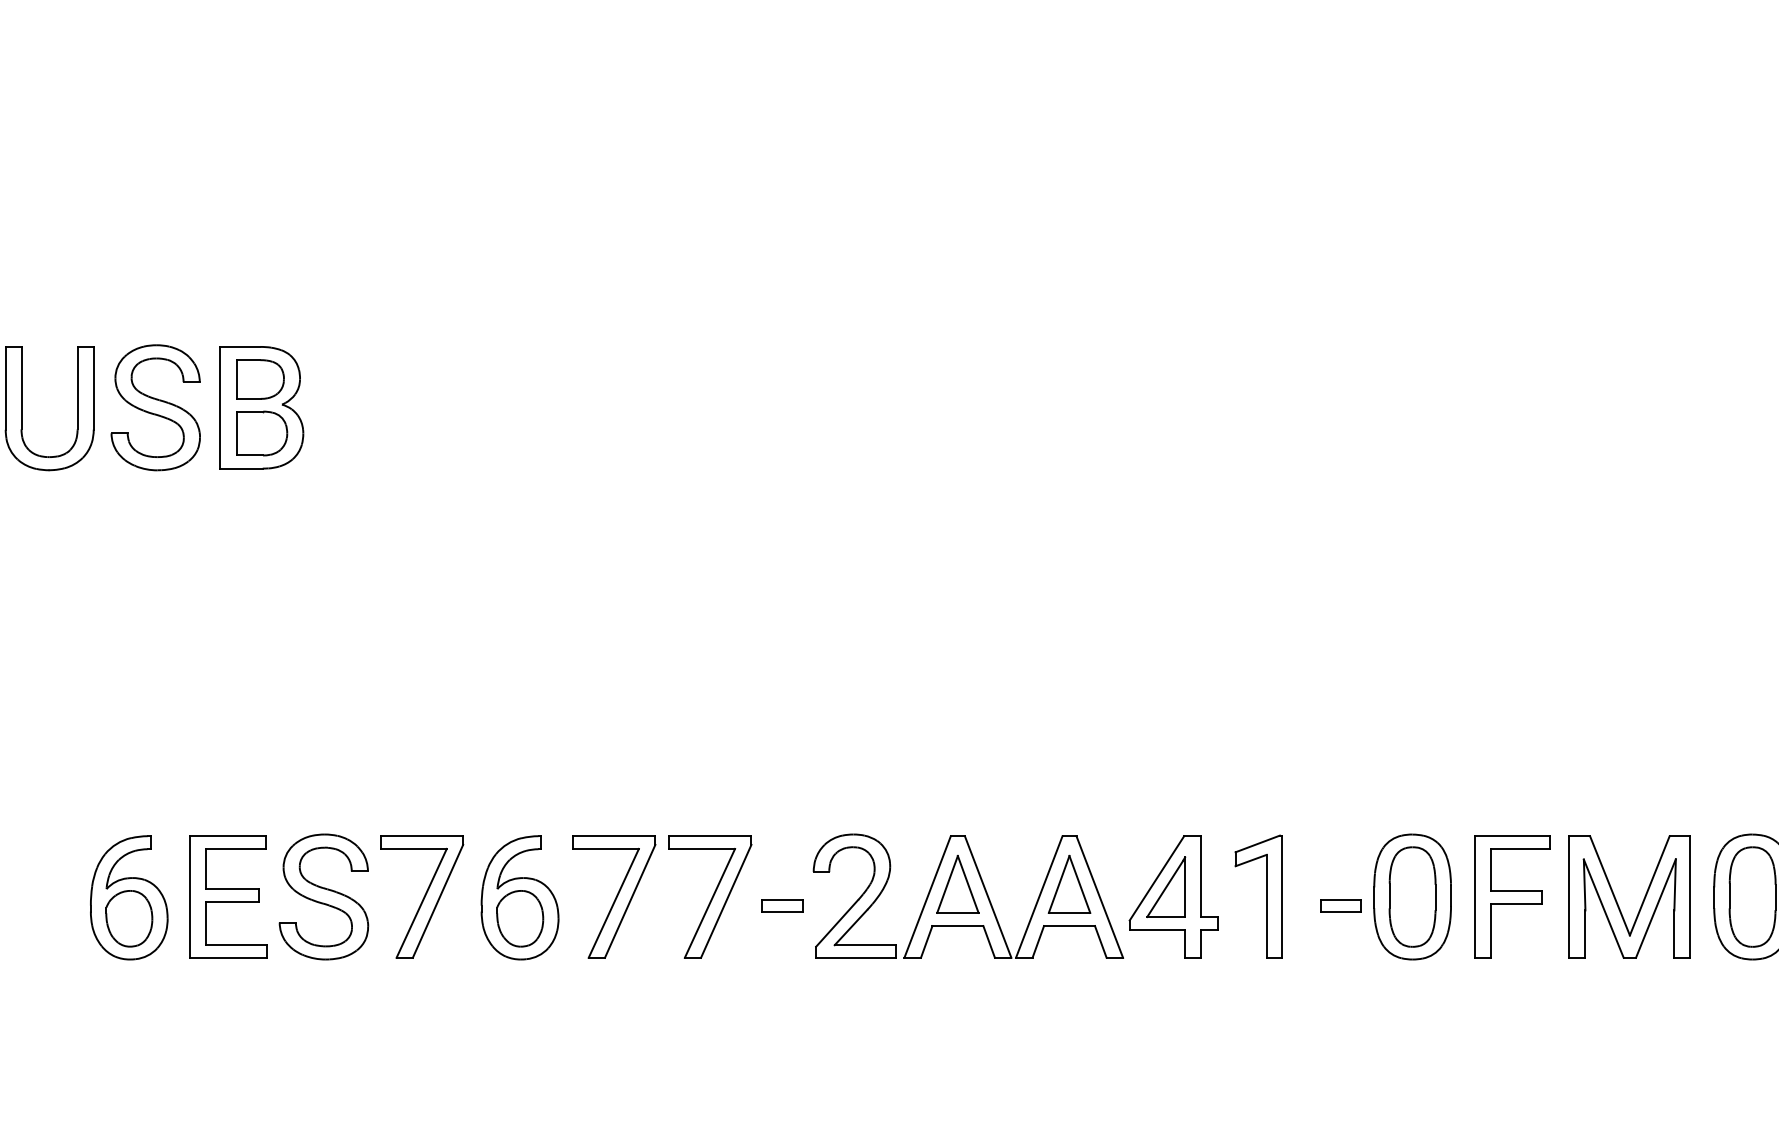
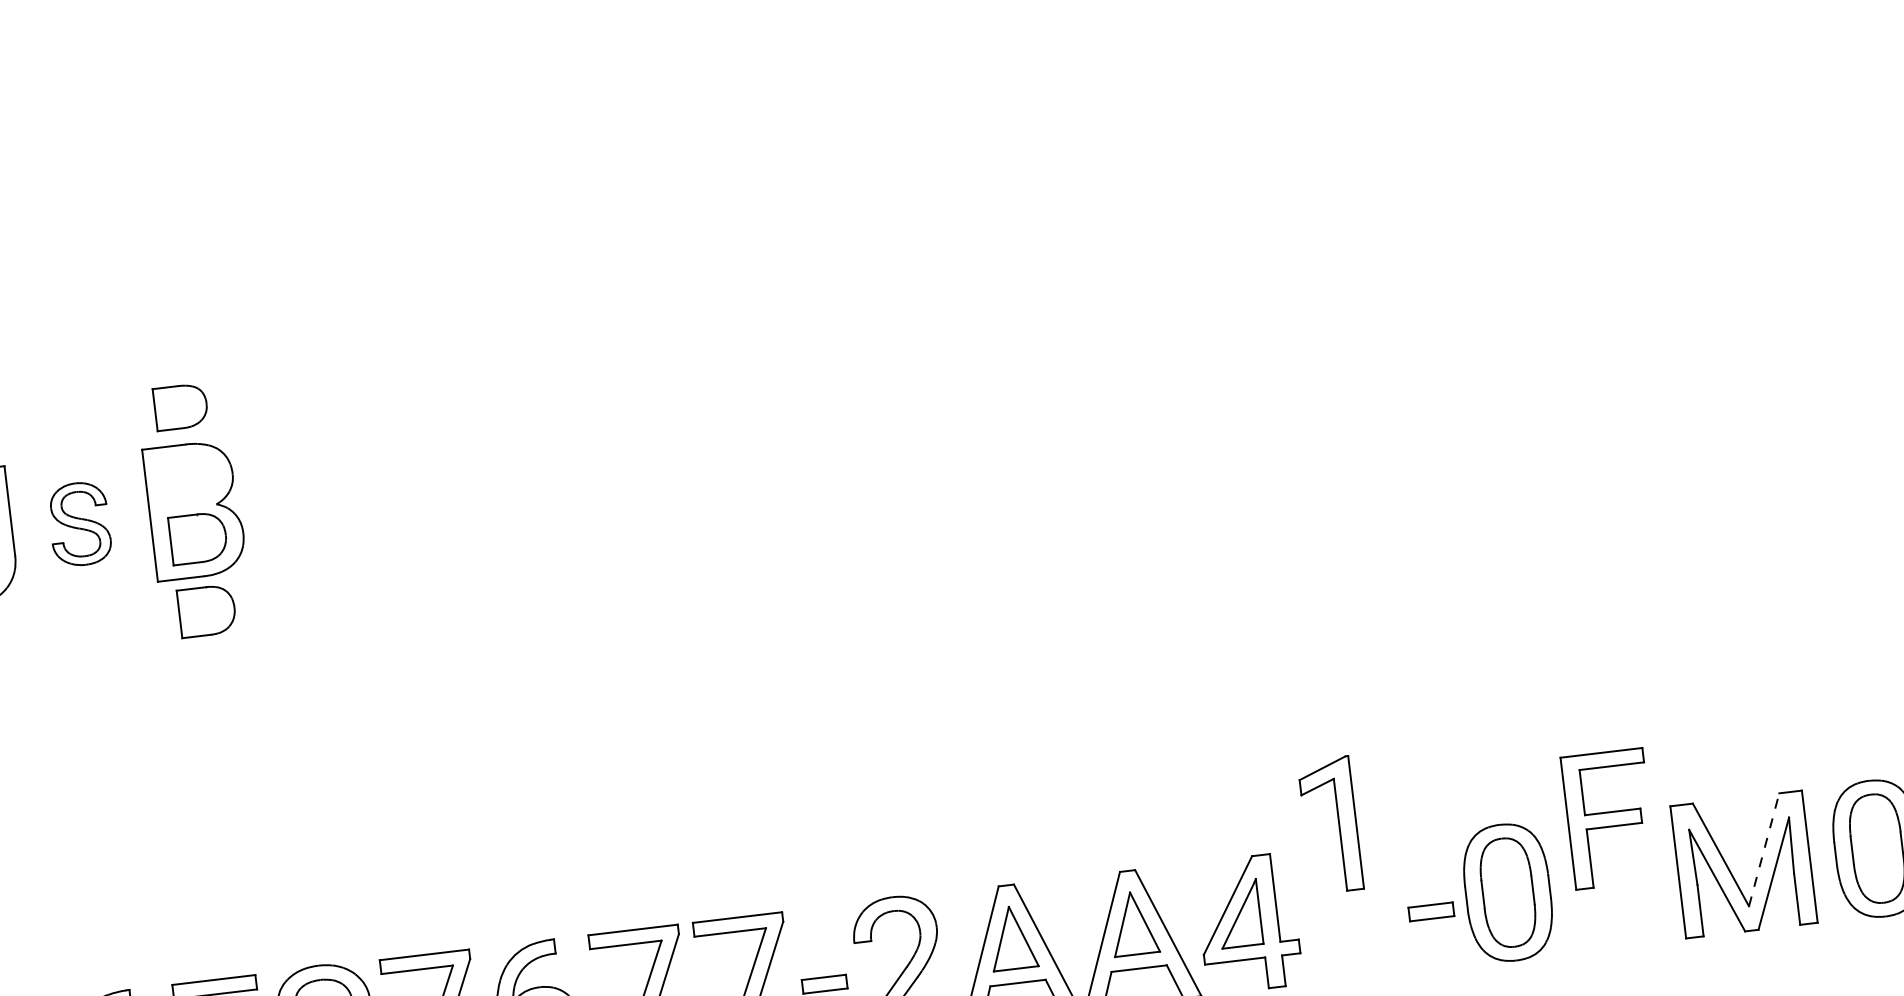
part: (260, 379) -> (181, 407), moved
part: (155, 407) -> (79, 523), size x0.6
part: (262, 500) -> (207, 610), added
line: (1649, 885) -> (1763, 849), solid -> dashed
part: (1266, 896) -> (1338, 824), moved
part: (1512, 896) -> (1609, 818), moved

